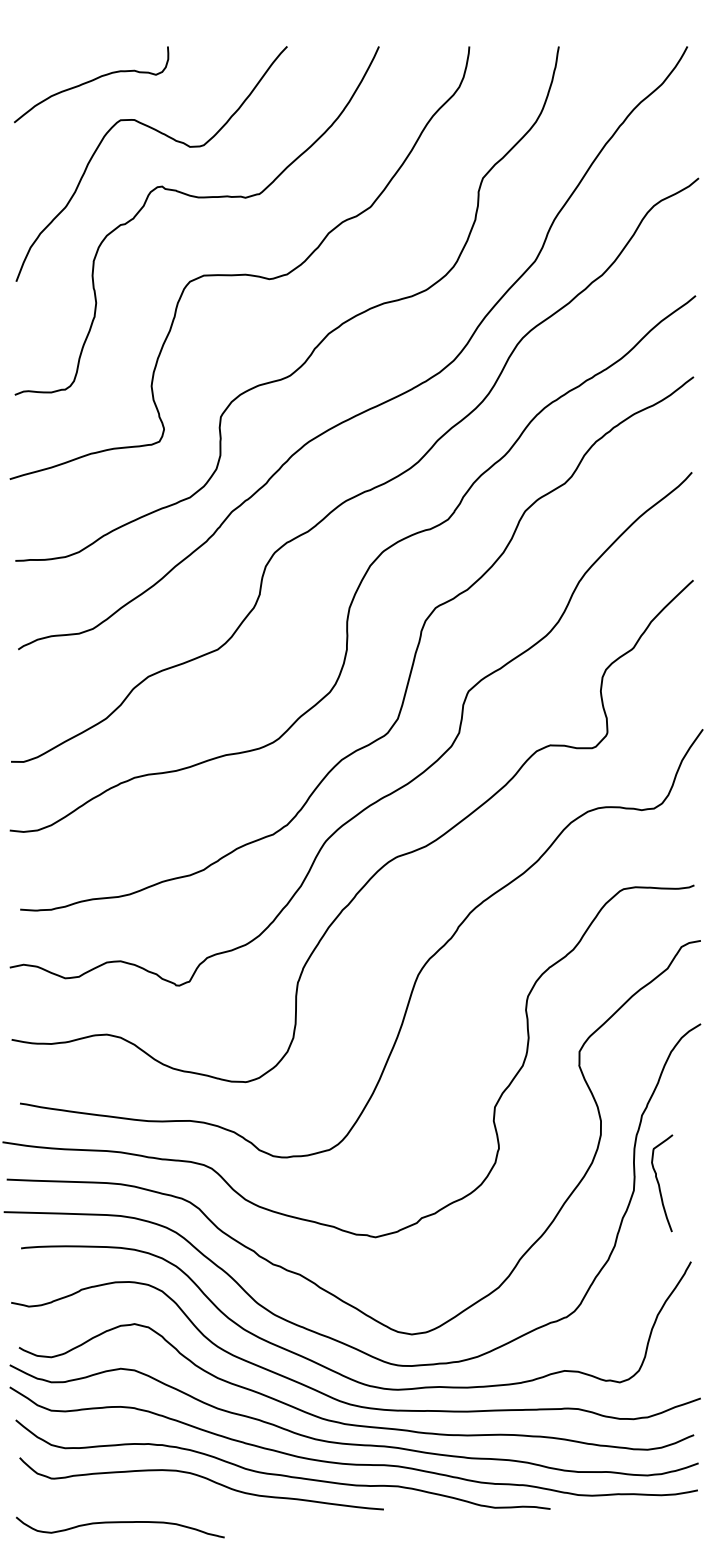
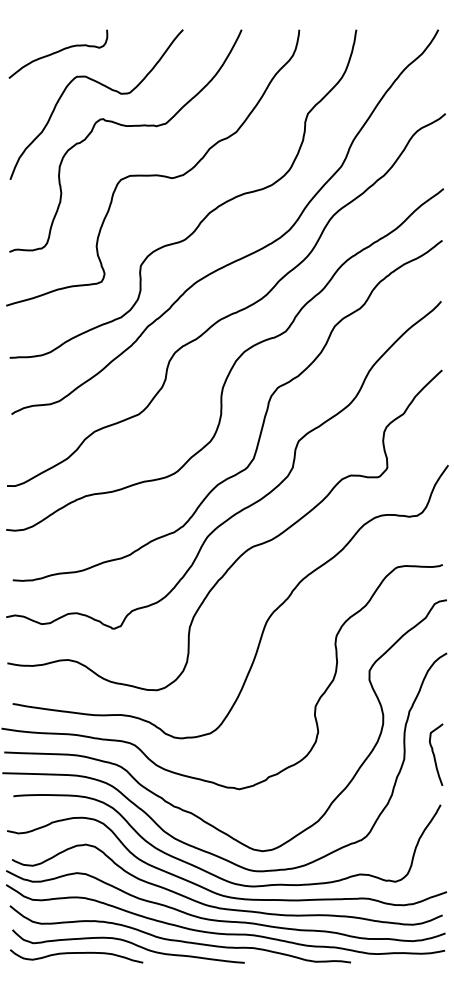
curve: (659, 1182) -> (434, 754), moved
curve: (120, 1523) -> (76, 953), moved

